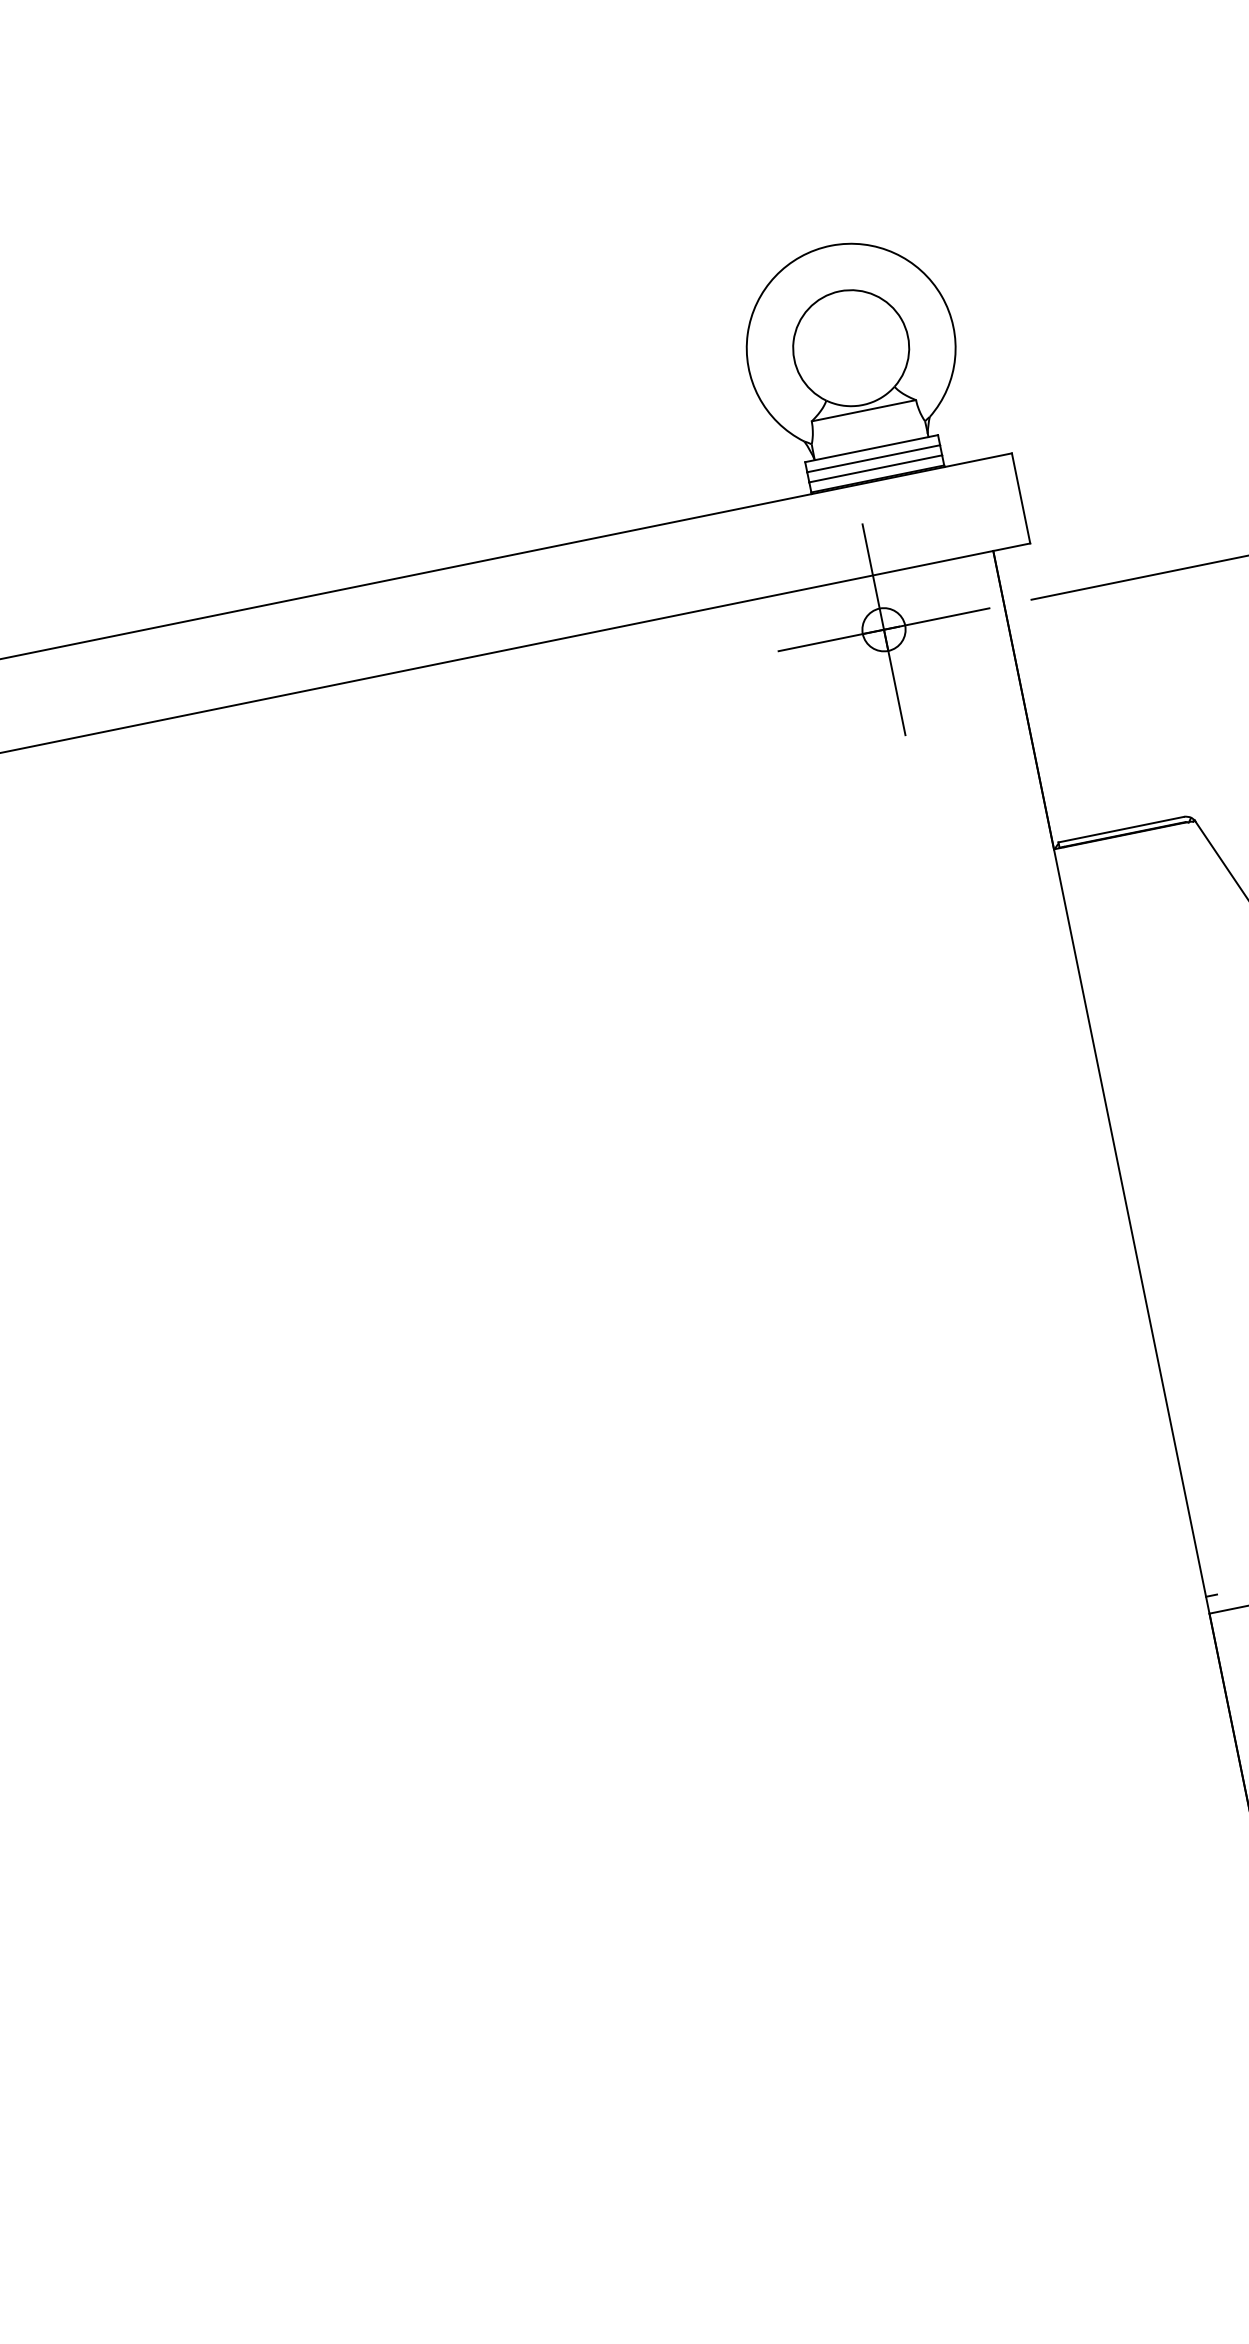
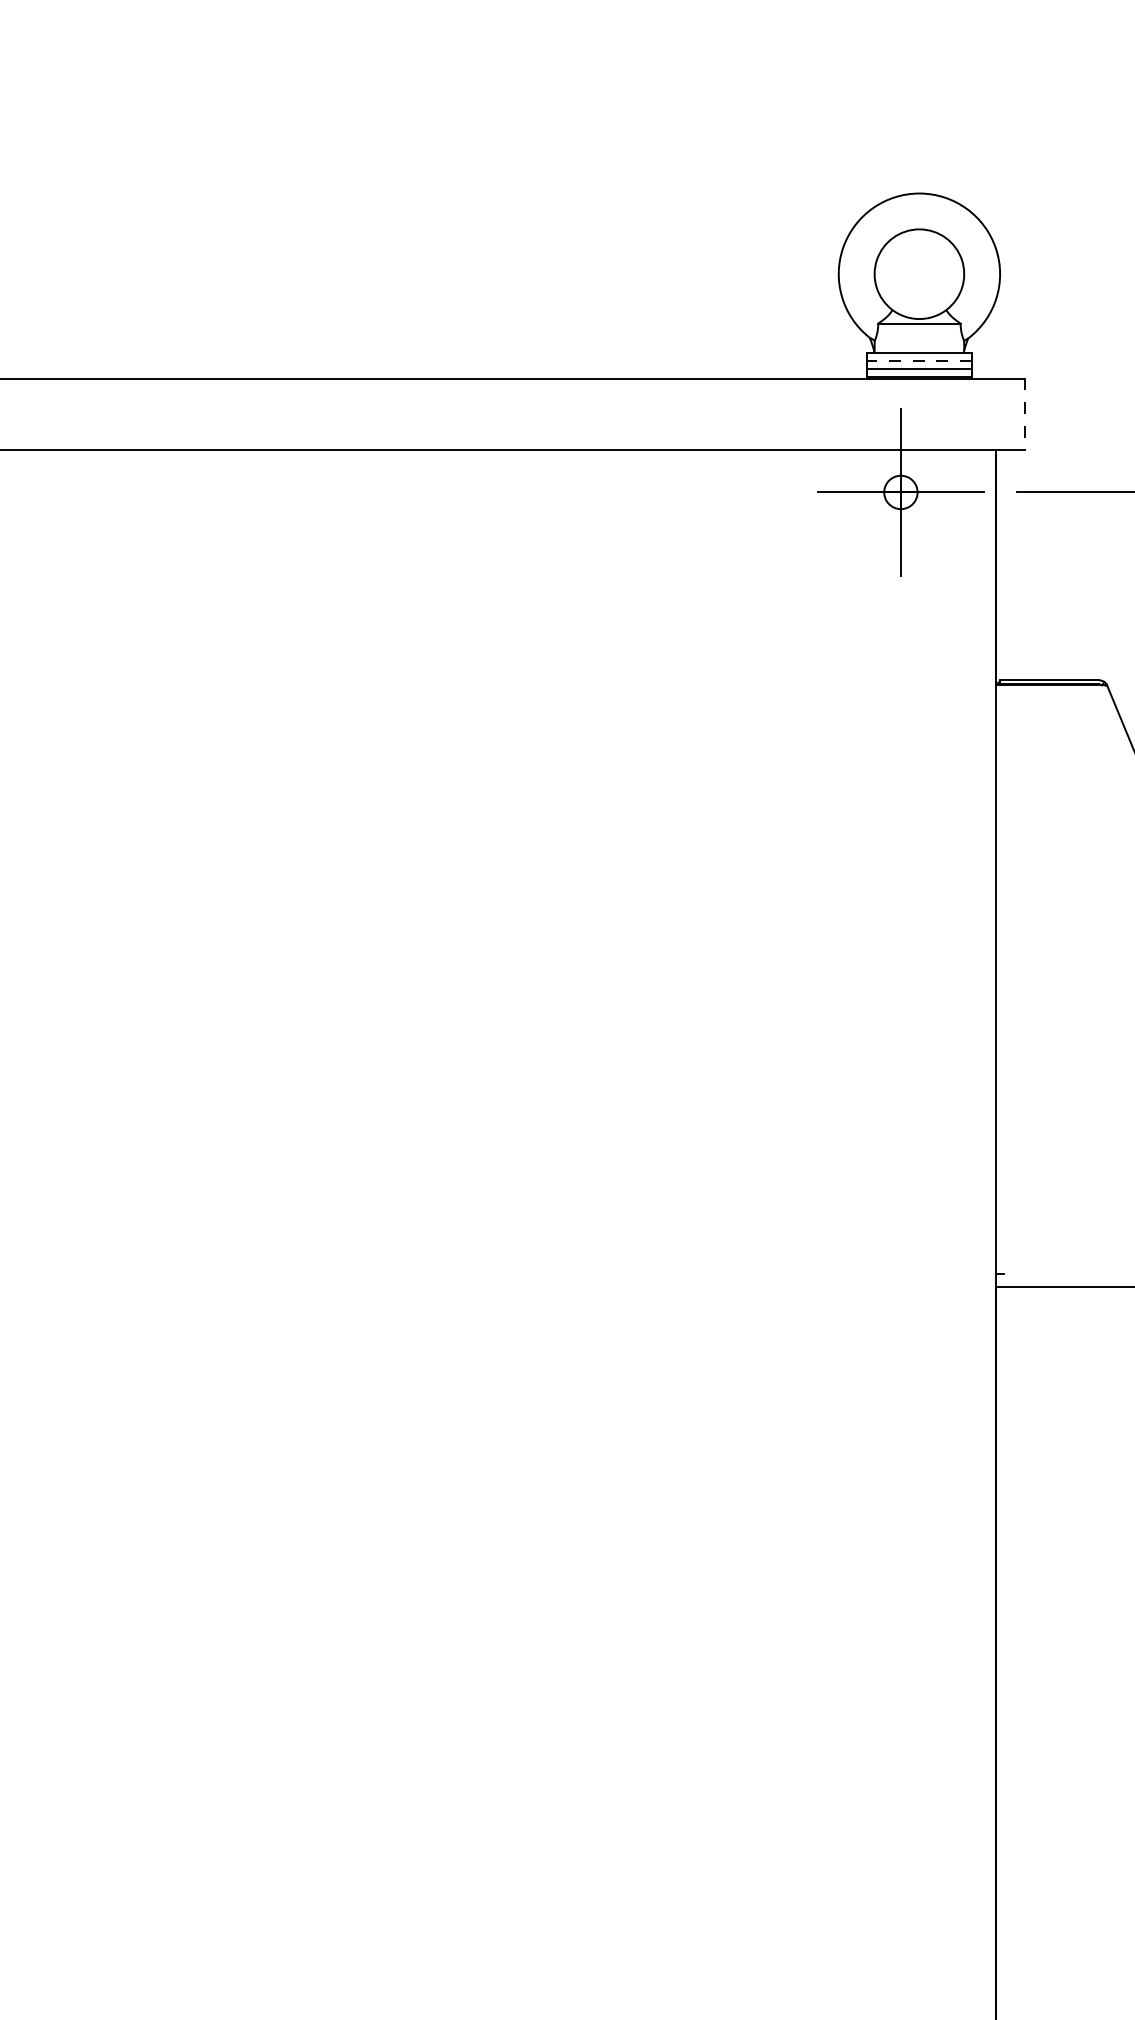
line: (872, 459) -> (918, 361), solid -> dashed
line: (1020, 499) -> (1024, 414), solid -> dashed

